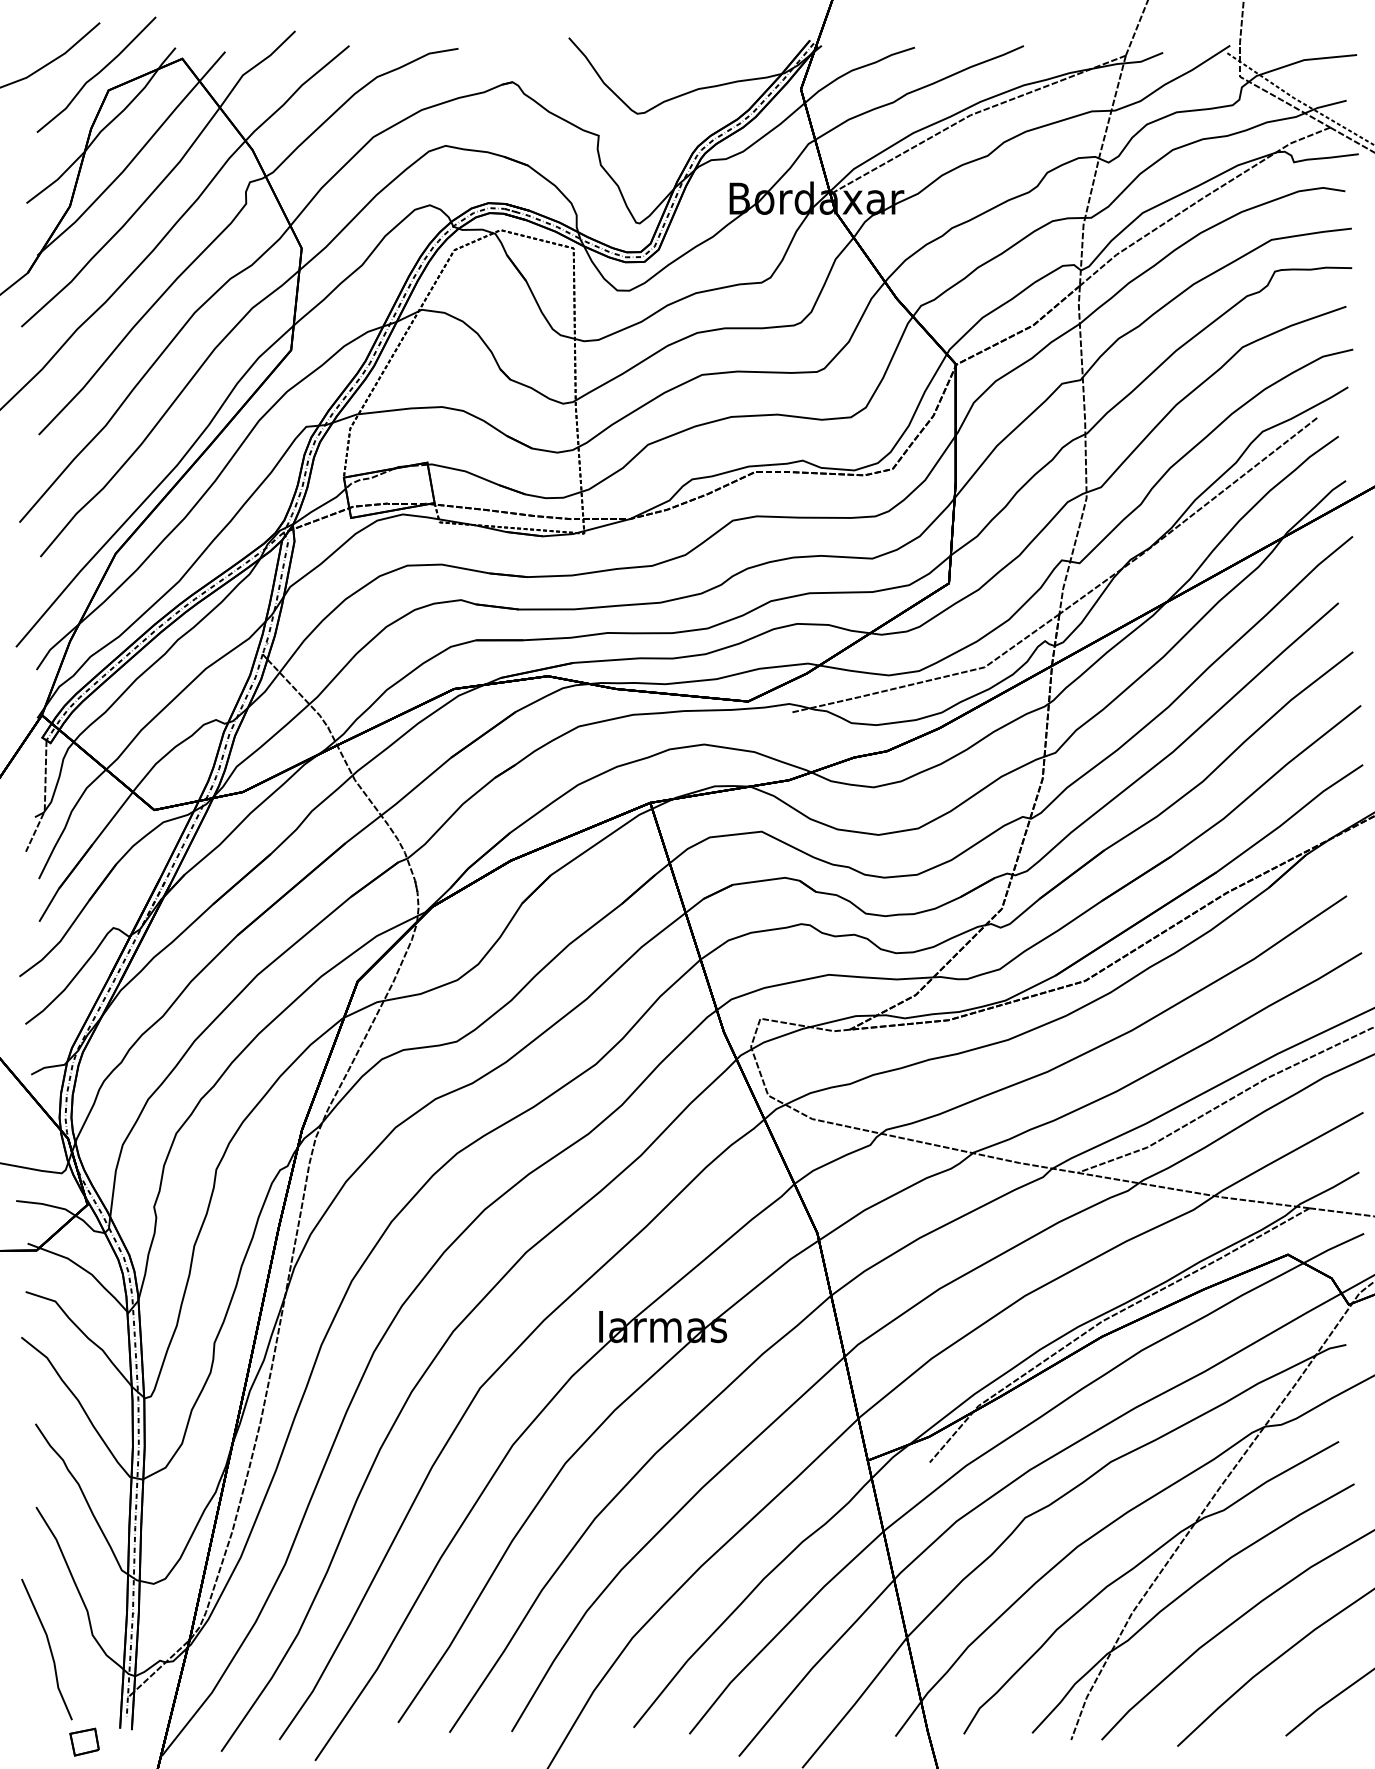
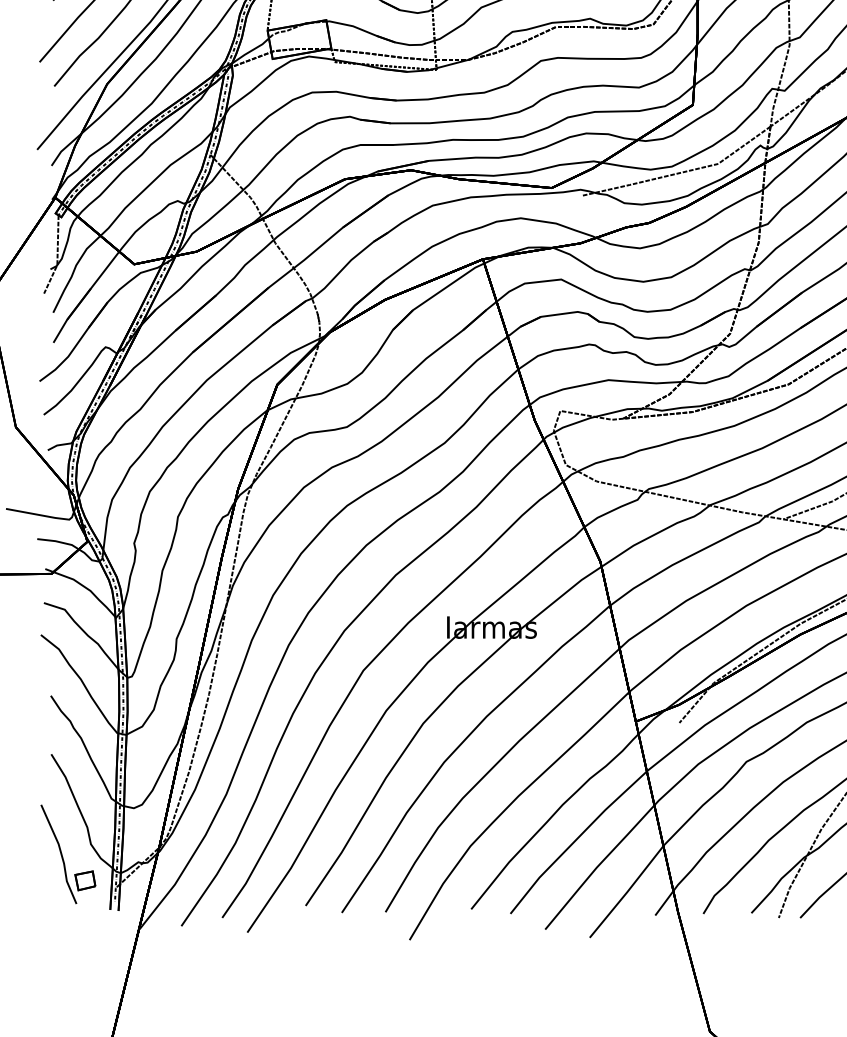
part: (84, 1741) -> (85, 880), moved

